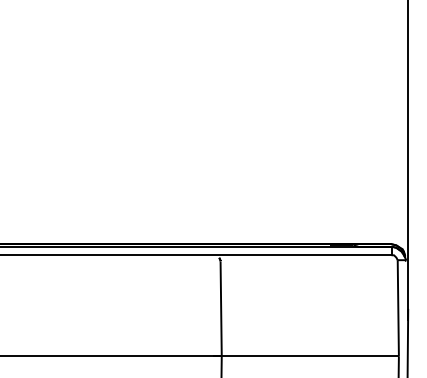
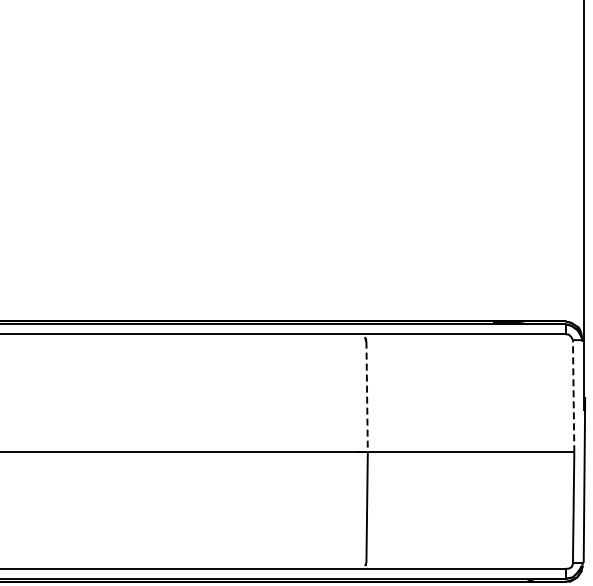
line: (398, 307) -> (573, 395), solid -> dashed
line: (221, 309) -> (367, 397), solid -> dashed

